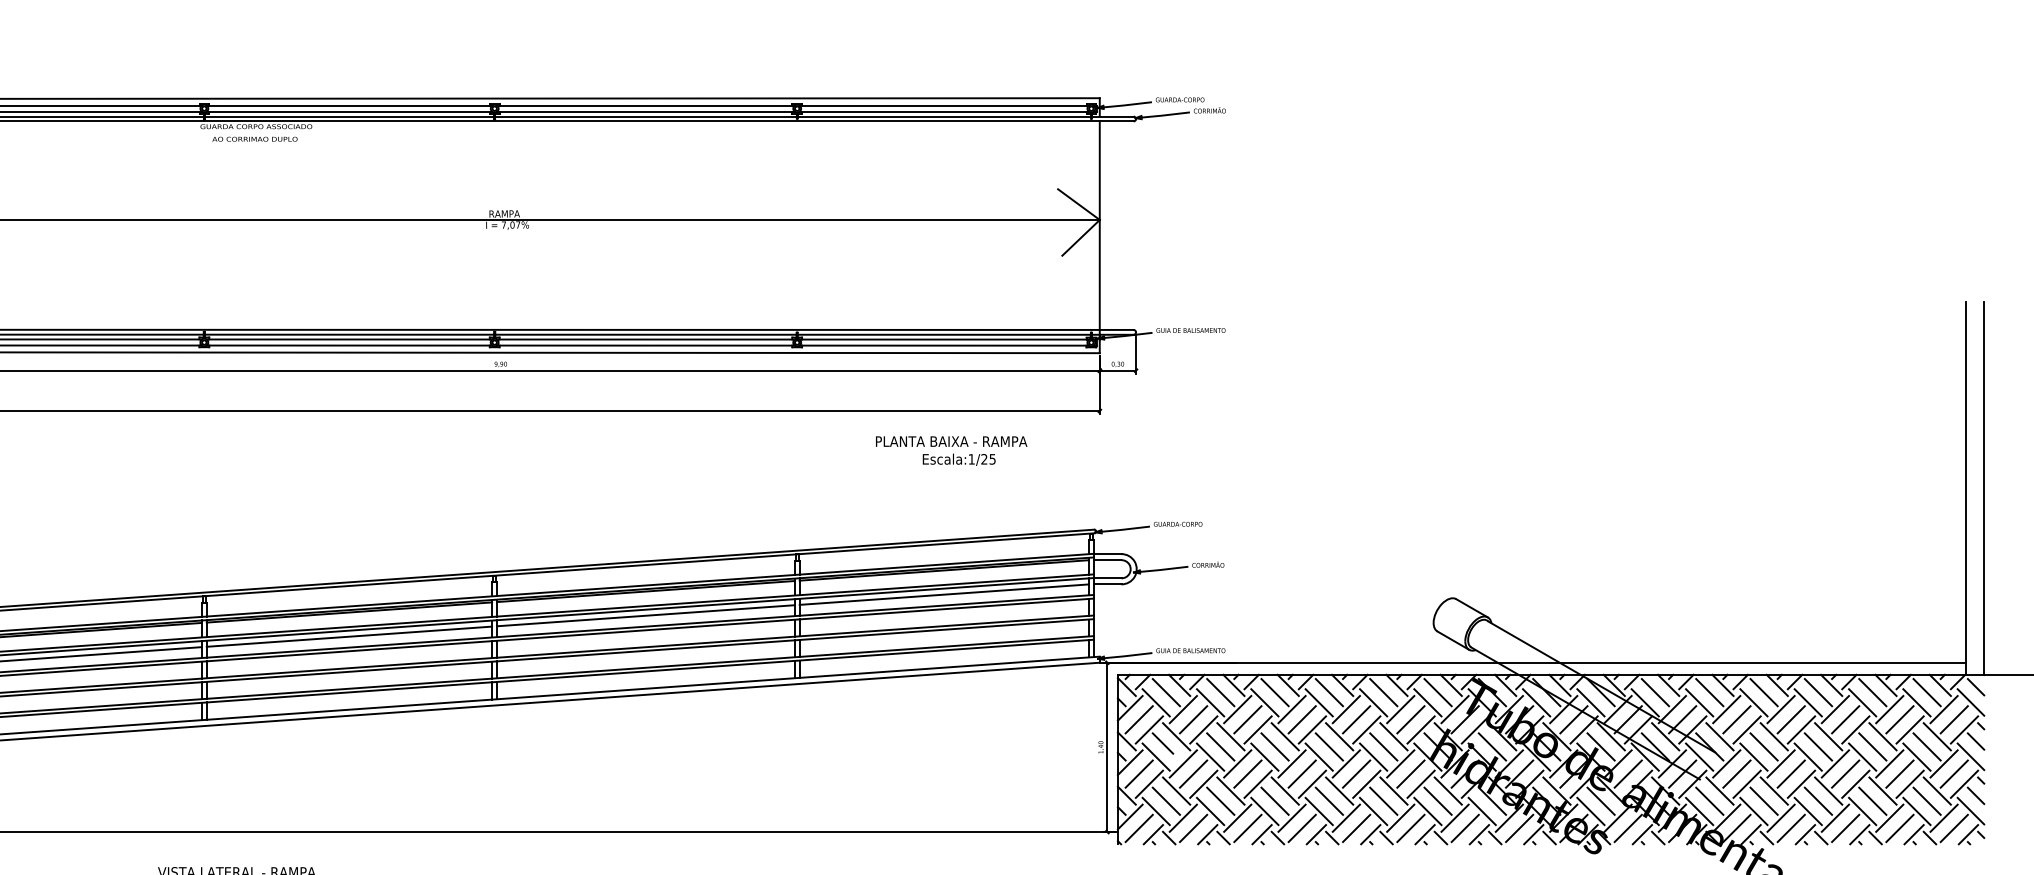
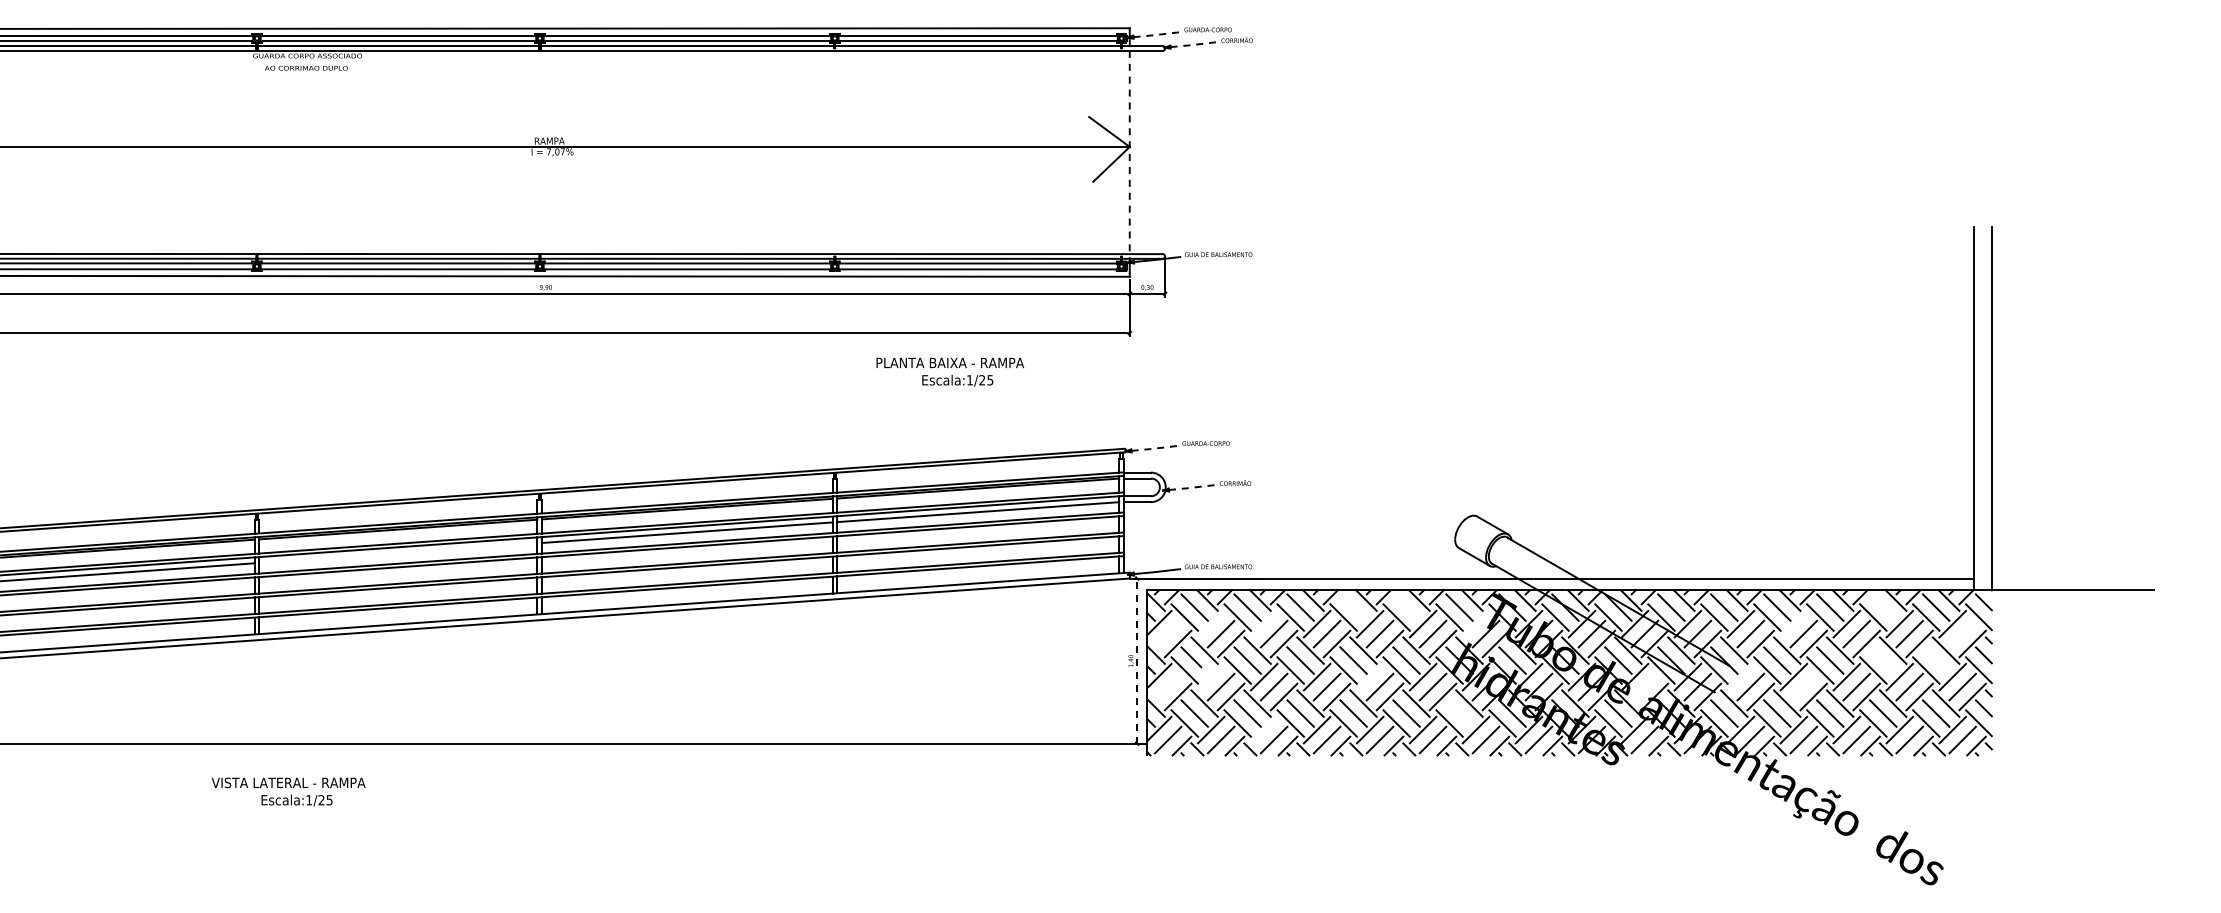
line: (1127, 104) -> (1156, 34), solid -> dashed
line: (1165, 114) -> (1193, 44), solid -> dashed
line: (1099, 230) -> (1129, 157), solid -> dashed
text: (950, 450) -> (949, 371), moved
line: (1125, 529) -> (1154, 448), solid -> dashed
line: (1164, 569) -> (1192, 487), solid -> dashed
line: (349, 636) -> (398, 552), removed
line: (1329, 692) -> (1353, 607), removed
line: (1383, 692) -> (1406, 607), removed
line: (1873, 692) -> (1883, 607), removed
line: (1183, 708) -> (1211, 623), removed
line: (1236, 708) -> (1263, 623), removed
line: (1454, 708) -> (1475, 623), removed
line: (1780, 708) -> (1793, 623), removed
line: (1138, 719) -> (1167, 633), removed
line: (1954, 719) -> (1962, 633), removed
line: (1873, 746) -> (1883, 660), removed
line: (1926, 746) -> (1935, 660), removed
line: (1107, 747) -> (1137, 661), solid -> dashed
line: (1183, 763) -> (1211, 676), removed
line: (1345, 763) -> (1369, 676), removed
line: (1726, 763) -> (1740, 676), removed
line: (1138, 773) -> (1167, 686), removed
line: (1627, 773) -> (1644, 686), removed
line: (1790, 773) -> (1803, 686), removed
line: (1438, 801) -> (1459, 713), removed
line: (1236, 817) -> (1263, 729), removed

